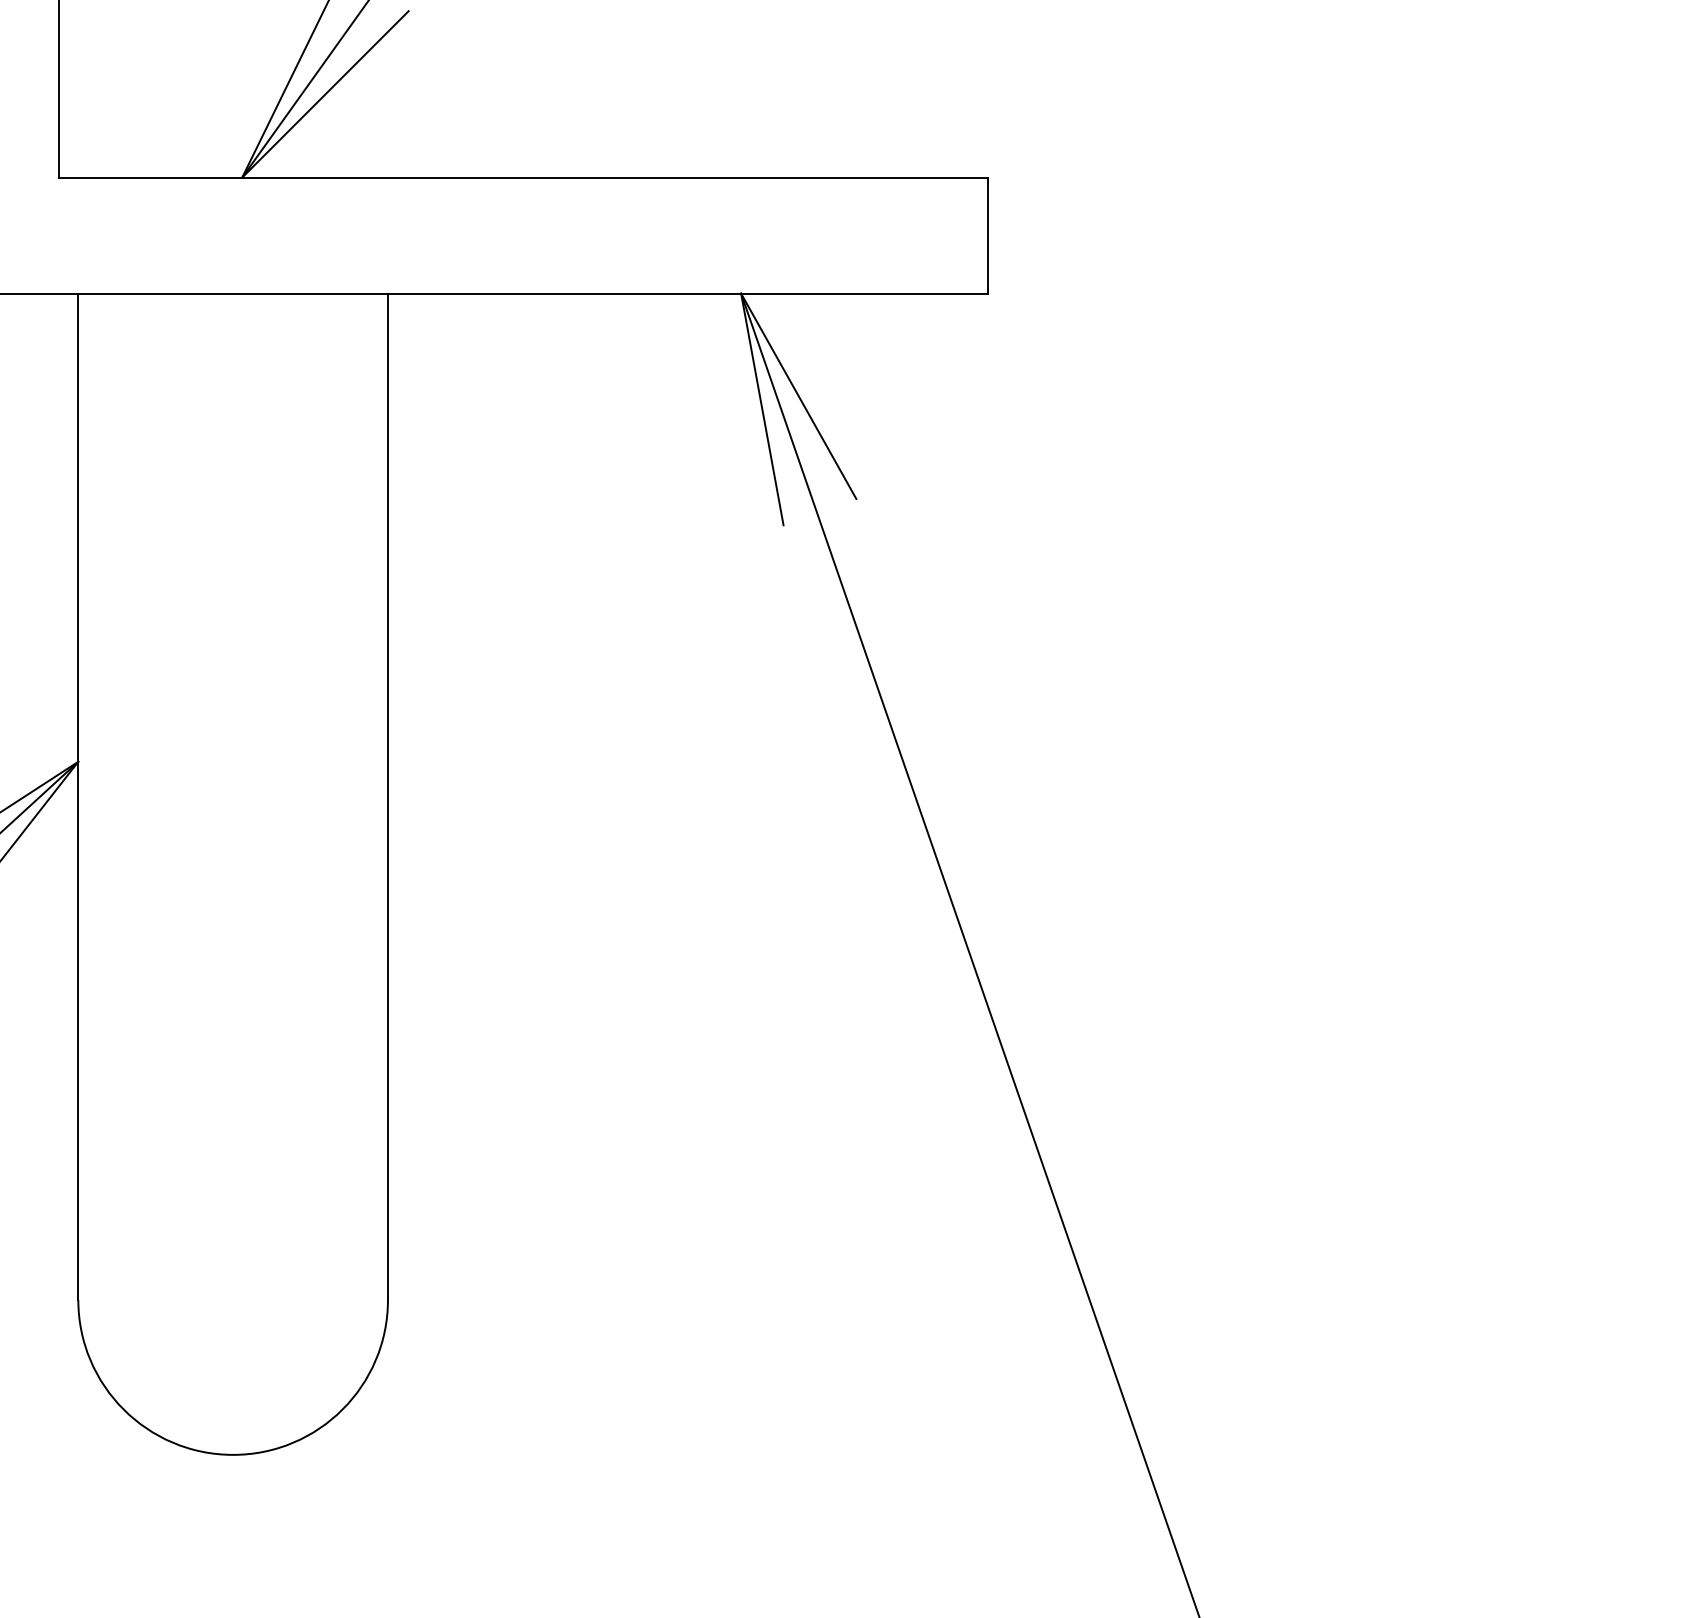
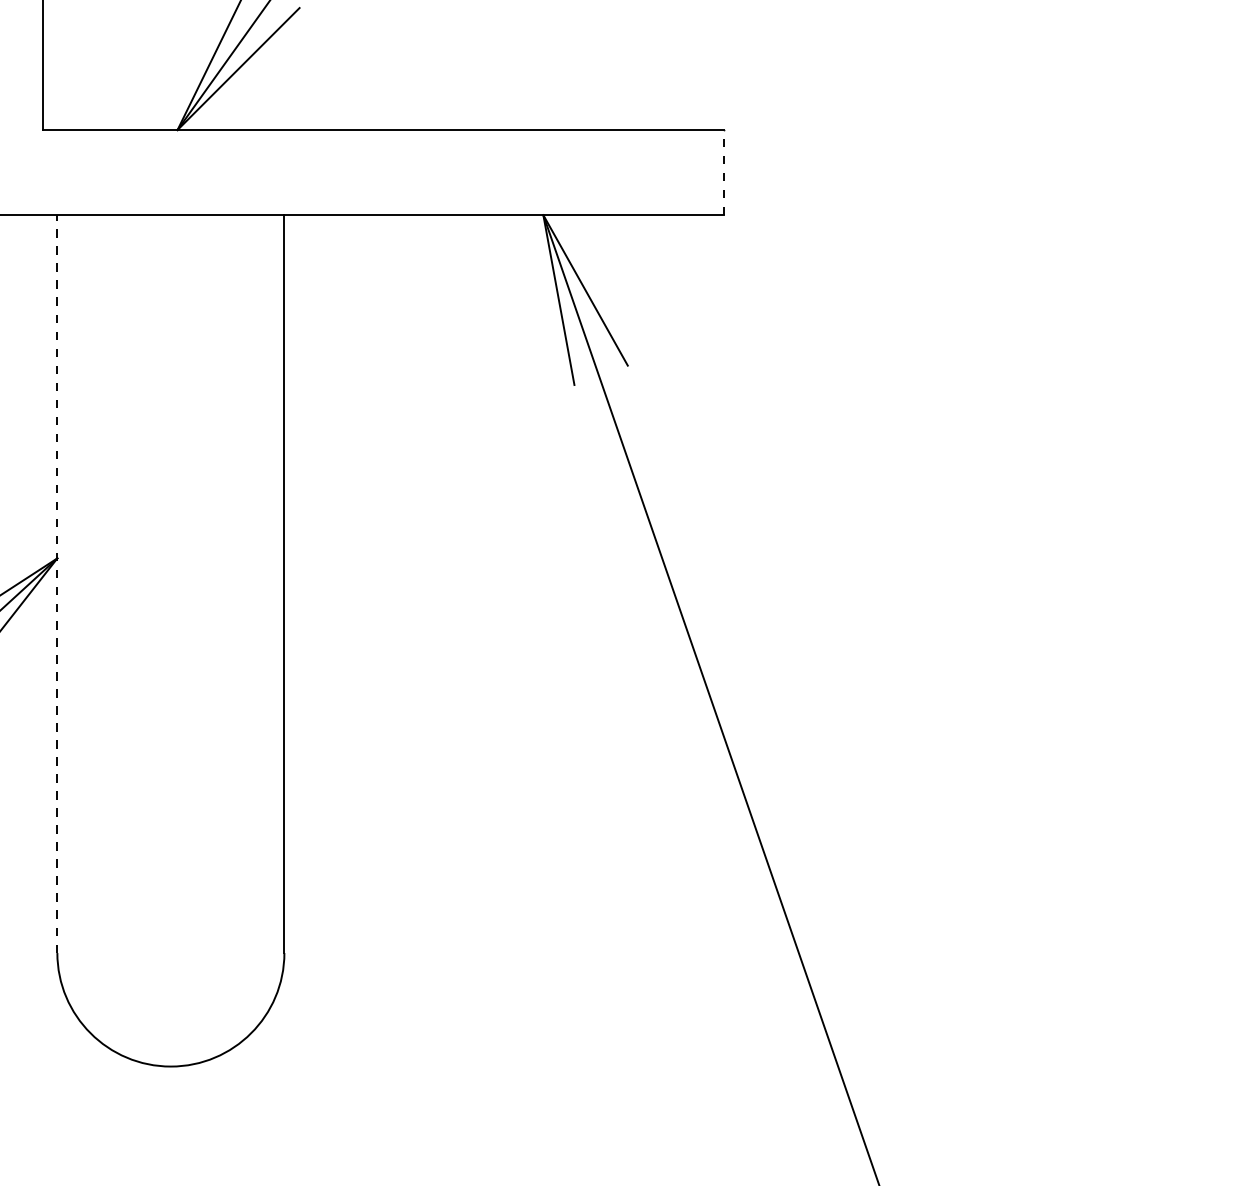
line: (987, 235) -> (723, 172), solid -> dashed
line: (78, 796) -> (57, 583), solid -> dashed

